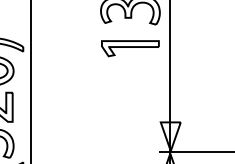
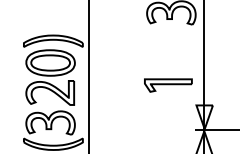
part: (130, 48) -> (168, 85), moved

